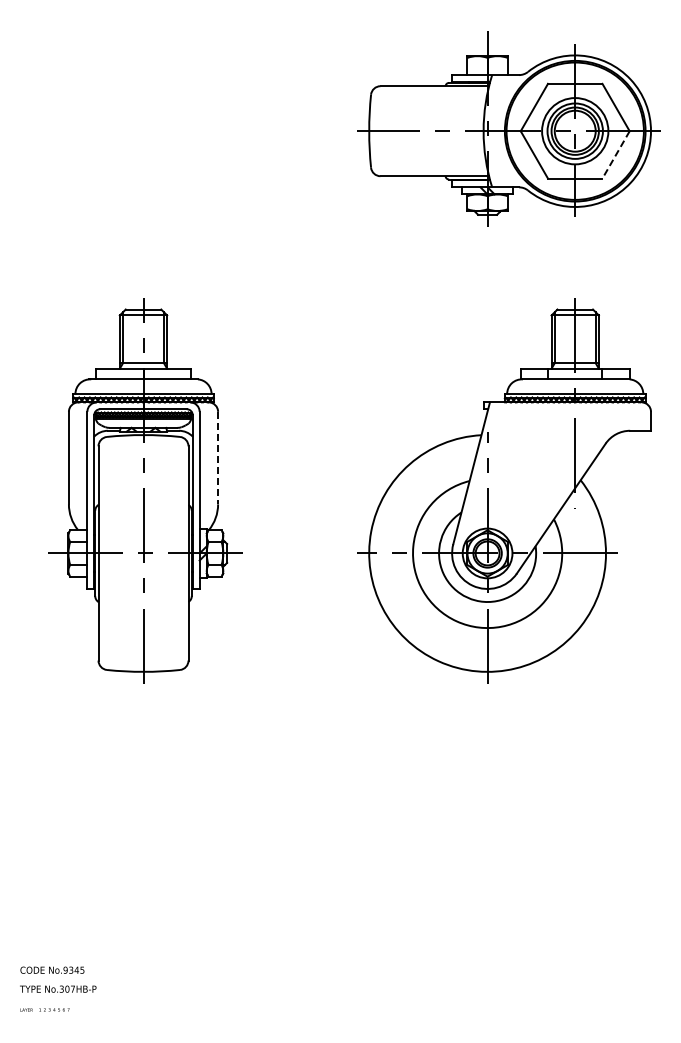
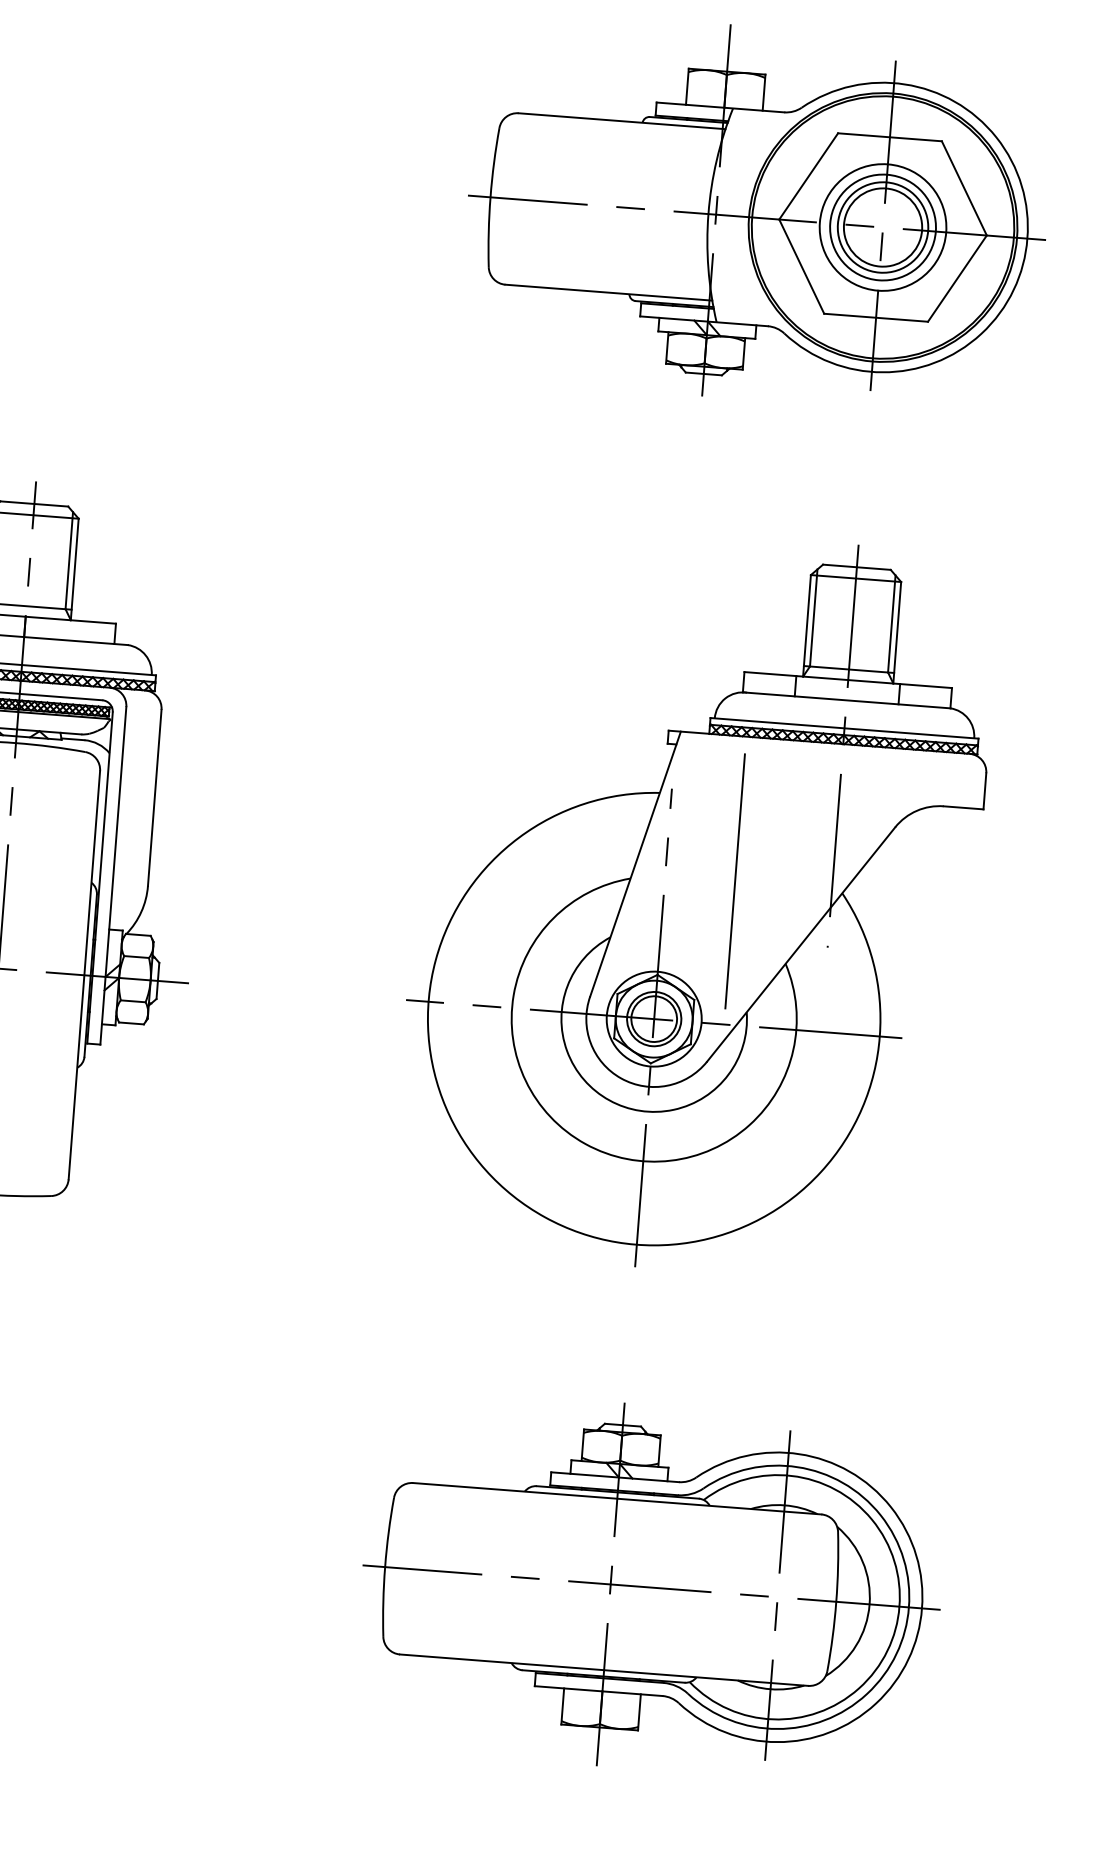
line: (615, 155) -> (956, 279), dashed -> solid
line: (218, 458) -> (155, 798), dashed -> solid
line: (524, 478) -> (735, 881), added
part: (508, 850) -> (650, 1588), added

